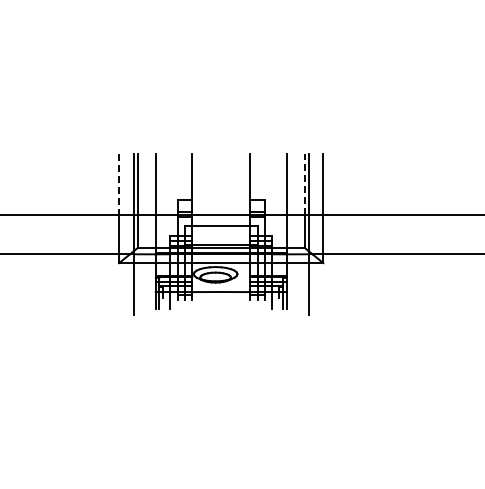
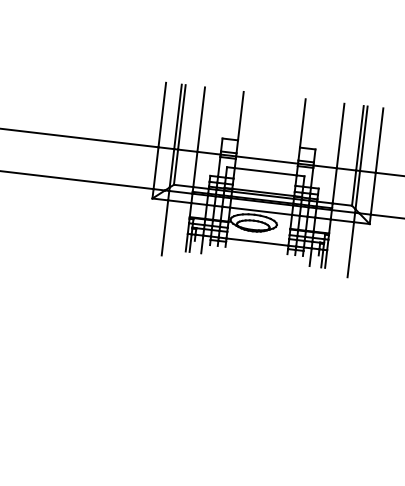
line: (304, 184) -> (359, 138), dashed -> solid
line: (119, 185) -> (162, 115), dashed -> solid

